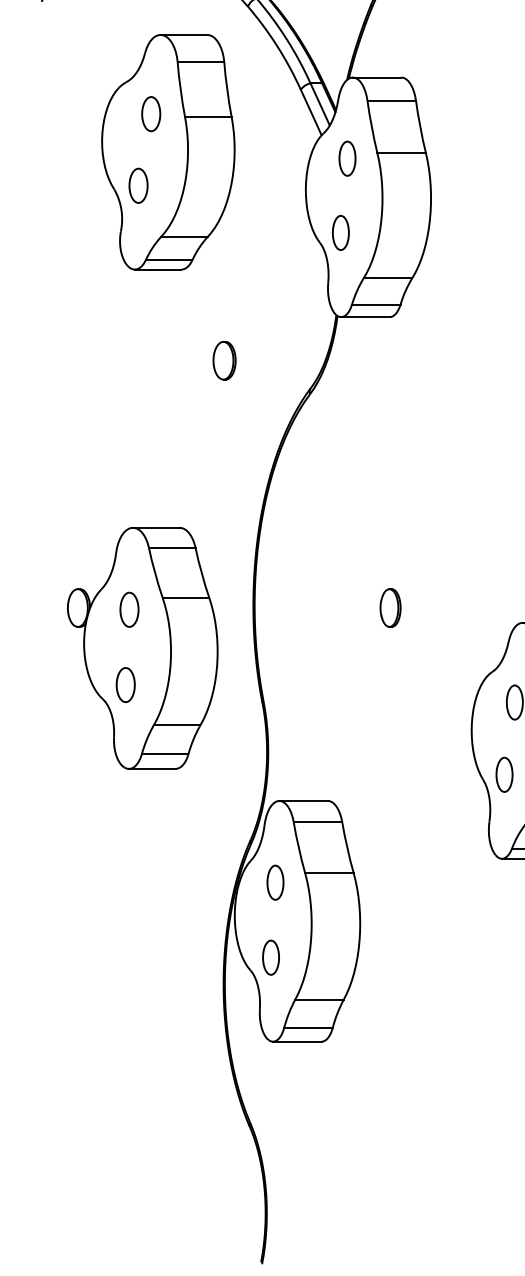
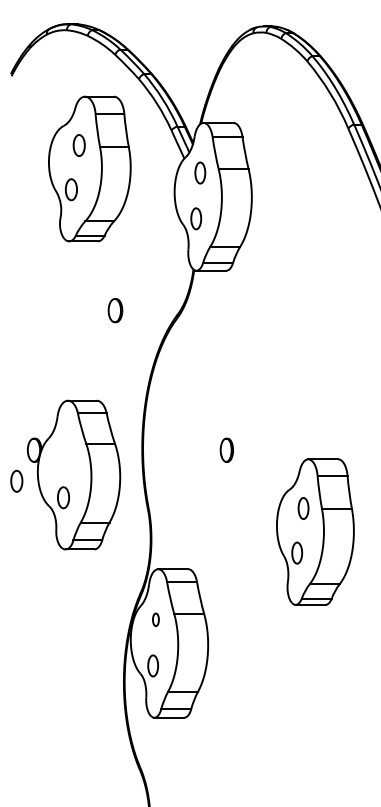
part: (224, 360) -> (115, 310), moved
part: (128, 608) -> (16, 480), moved
part: (274, 882) -> (155, 619), size x0.6

